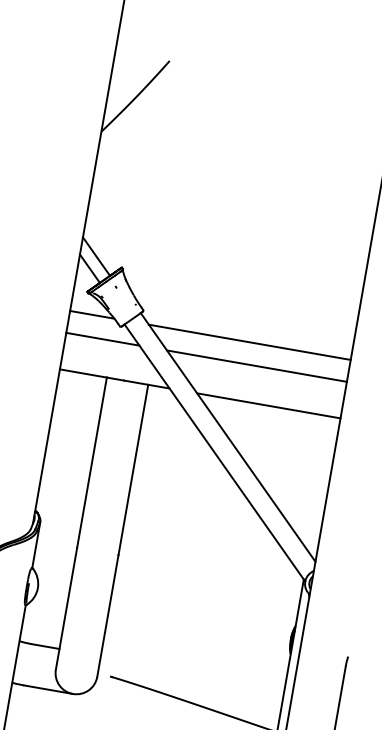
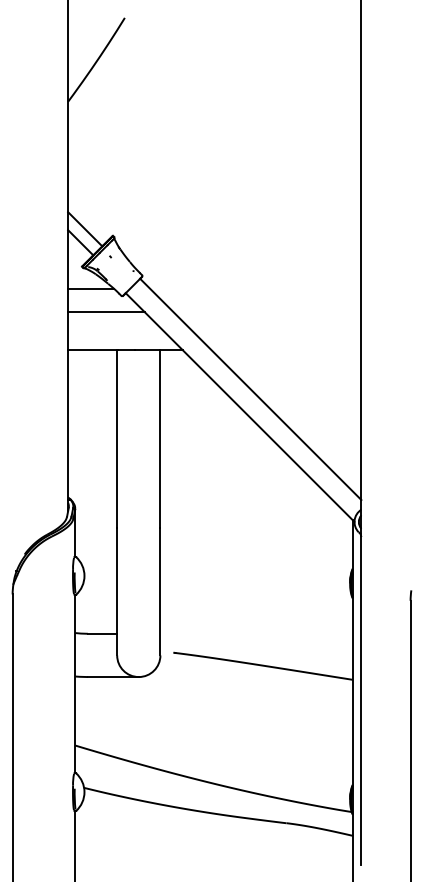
line: (249, 342) -> (255, 289), removed
line: (256, 366) -> (267, 312), removed
line: (268, 406) -> (286, 350), removed

